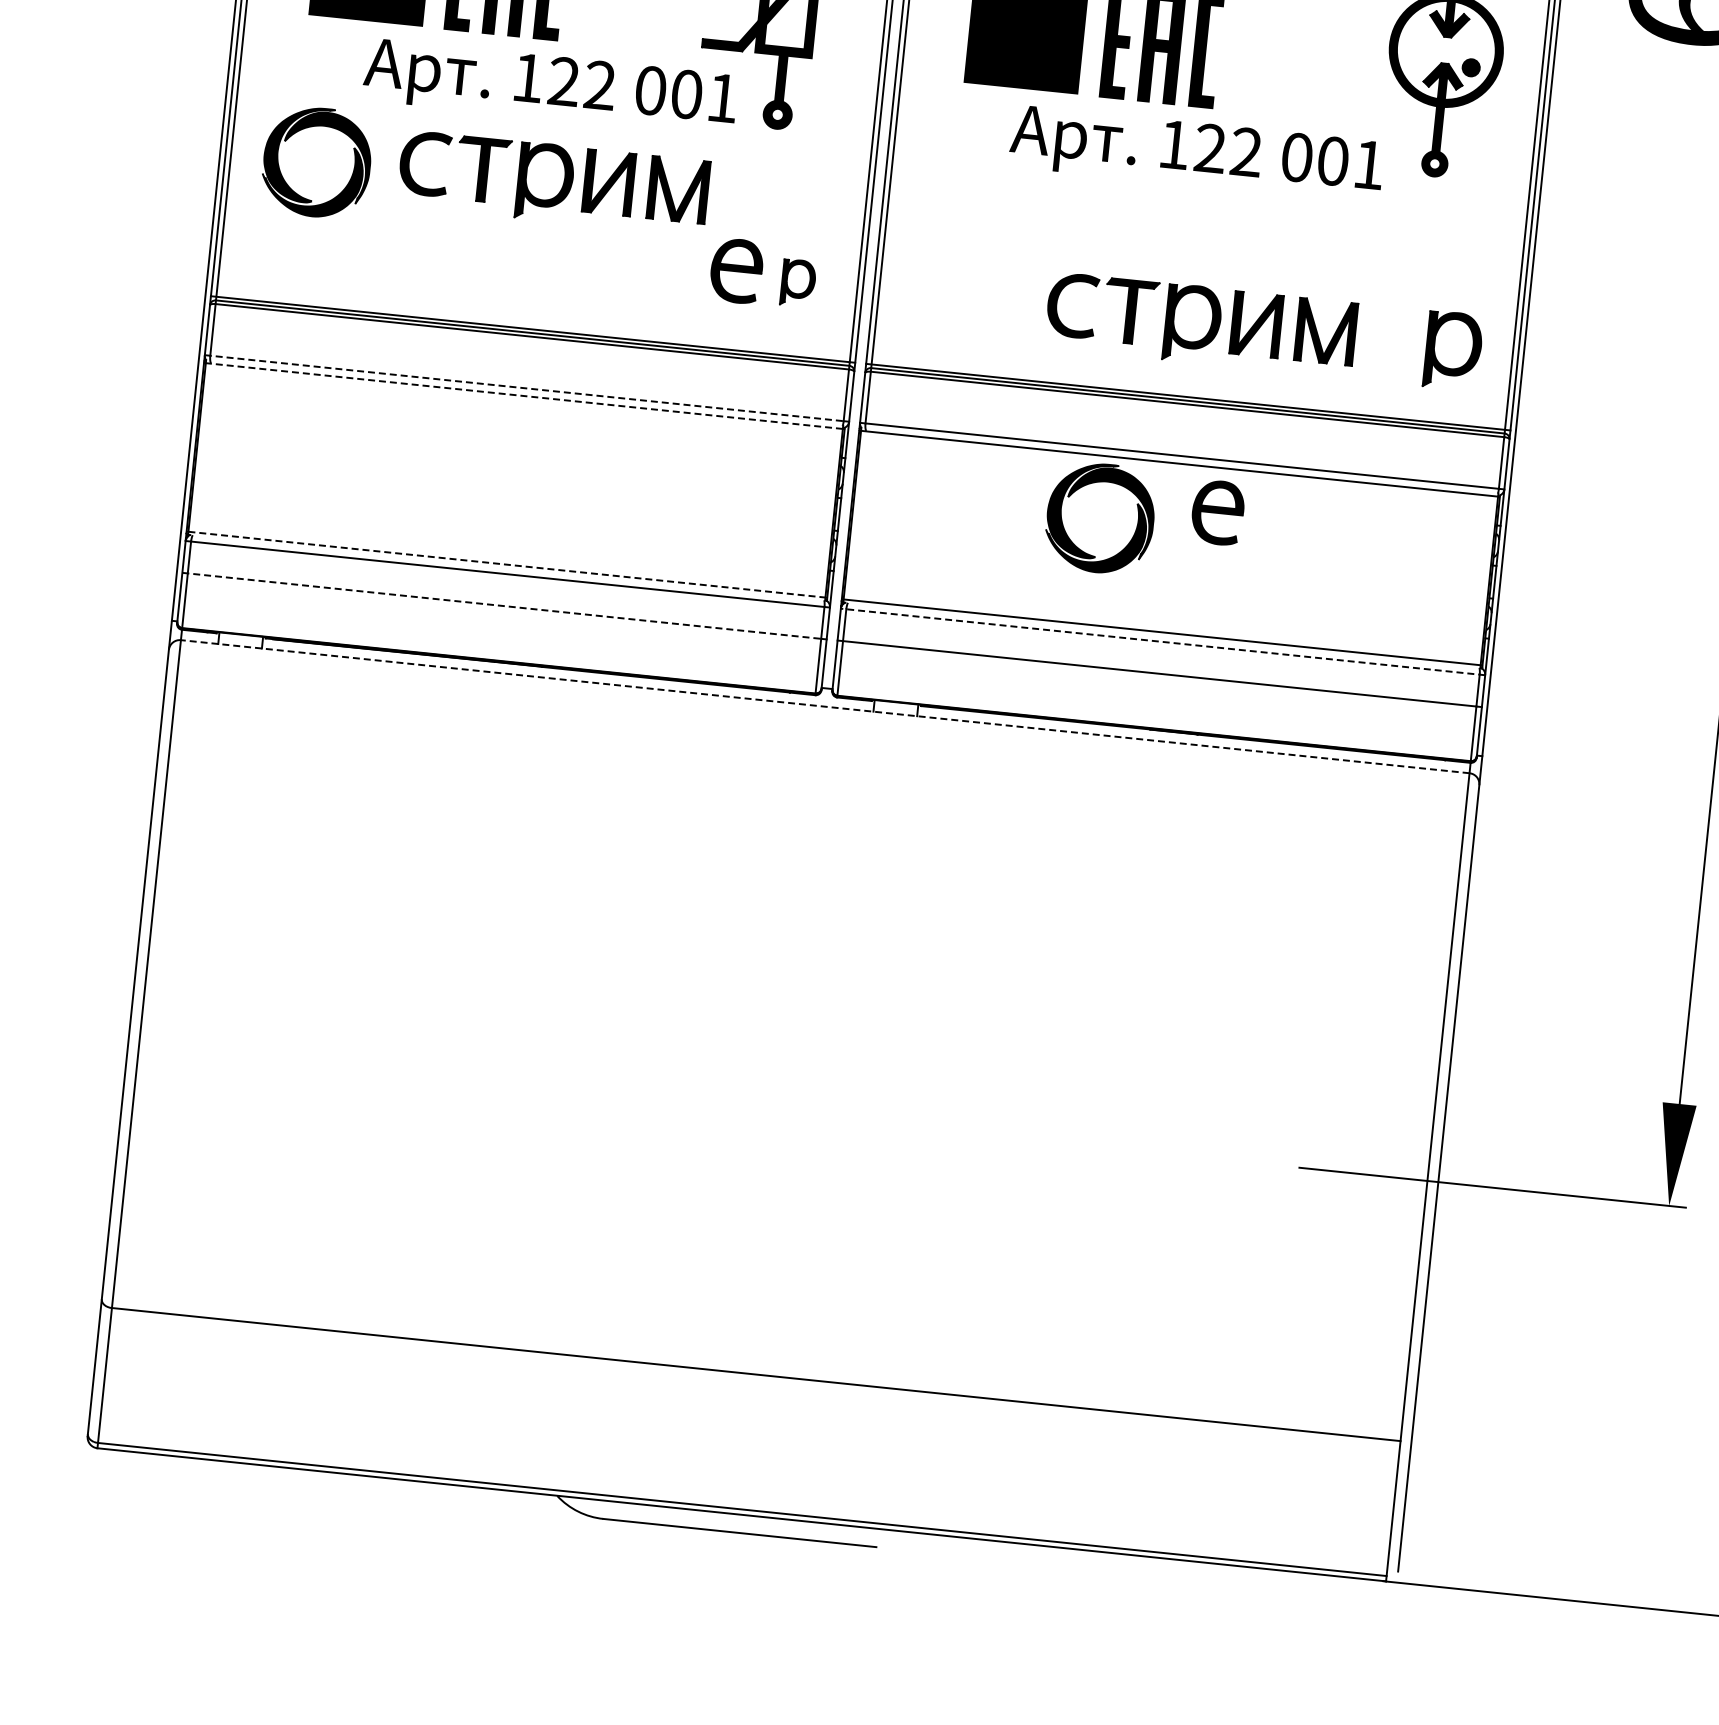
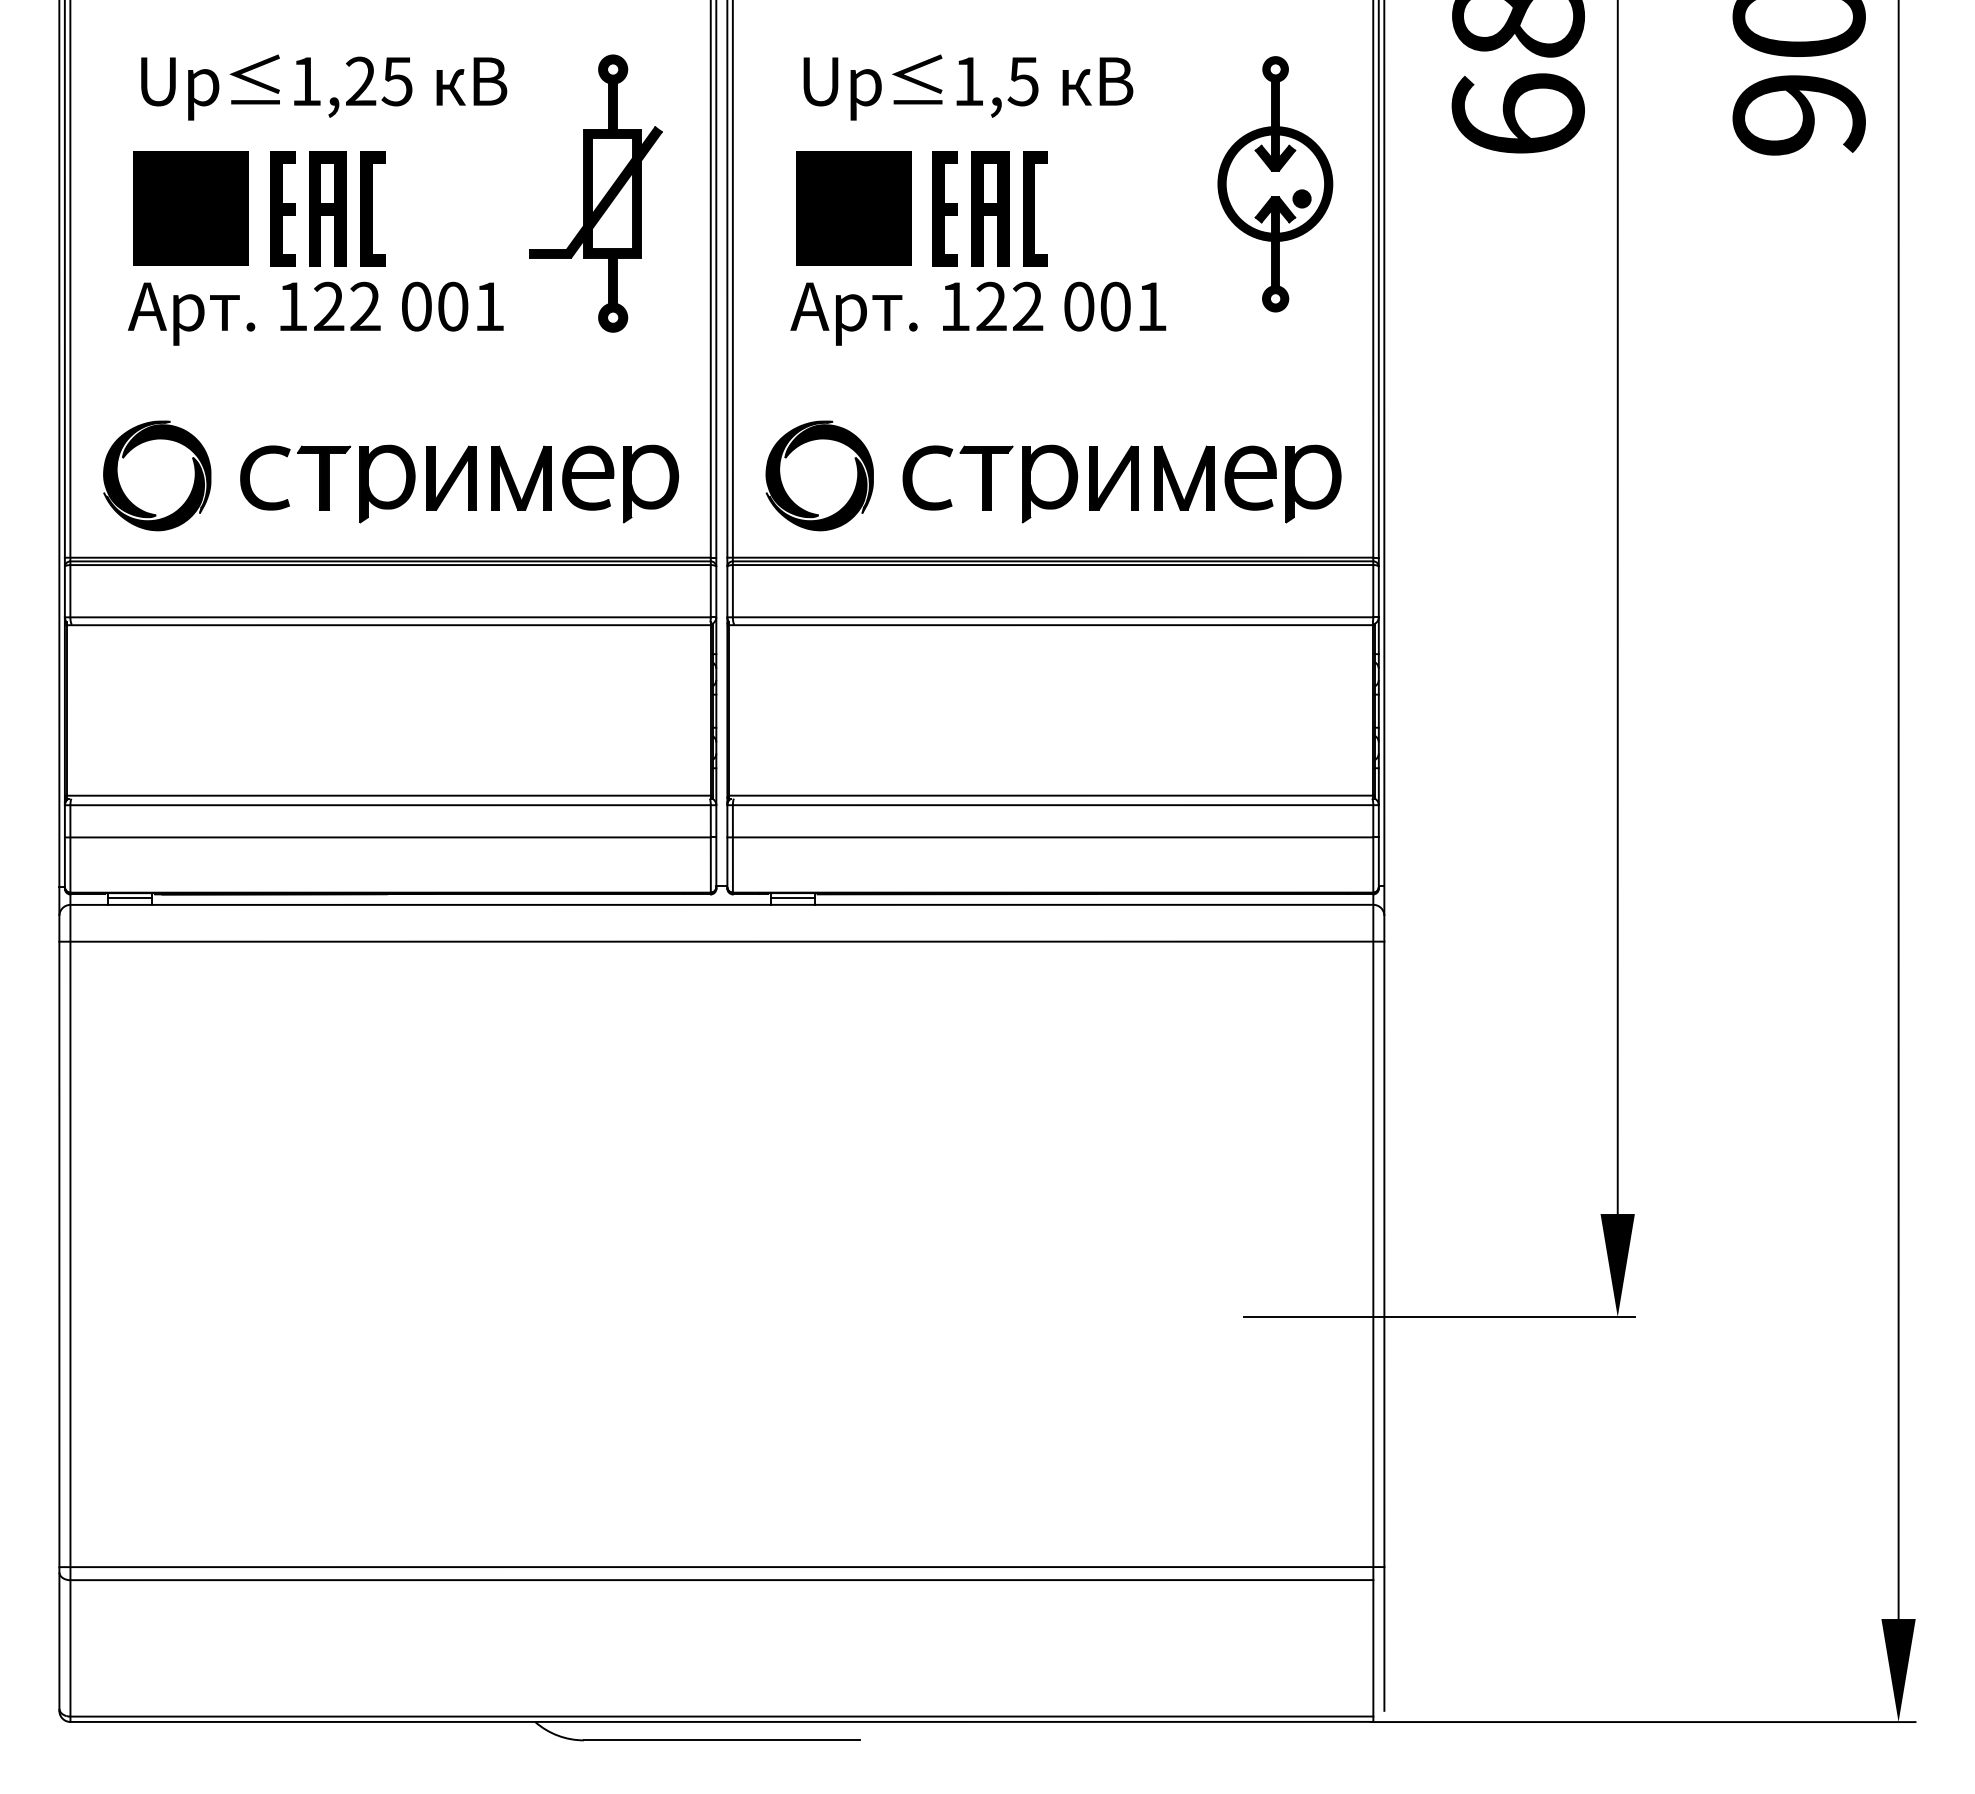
text: (550, 87) -> (315, 313), moved
text: (1196, 153) -> (978, 313), moved
part: (317, 162) -> (157, 475), moved
part: (553, 182) -> (395, 483), moved
part: (798, 282) -> (651, 483), size x1.67
line: (523, 388) -> (387, 617), dashed -> solid
line: (524, 396) -> (388, 625), dashed -> solid
part: (1217, 511) -> (1250, 477), moved
part: (1100, 517) -> (819, 475), moved
line: (507, 564) -> (389, 795), dashed -> solid
line: (501, 605) -> (387, 837), dashed -> solid
line: (241, 639) -> (130, 898), added
line: (1163, 642) -> (1053, 805), dashed -> solid
line: (824, 706) -> (721, 904), dashed -> solid
line: (895, 707) -> (792, 898), added
line: (821, 742) -> (721, 941), added
line: (757, 1362) -> (721, 1567), added

